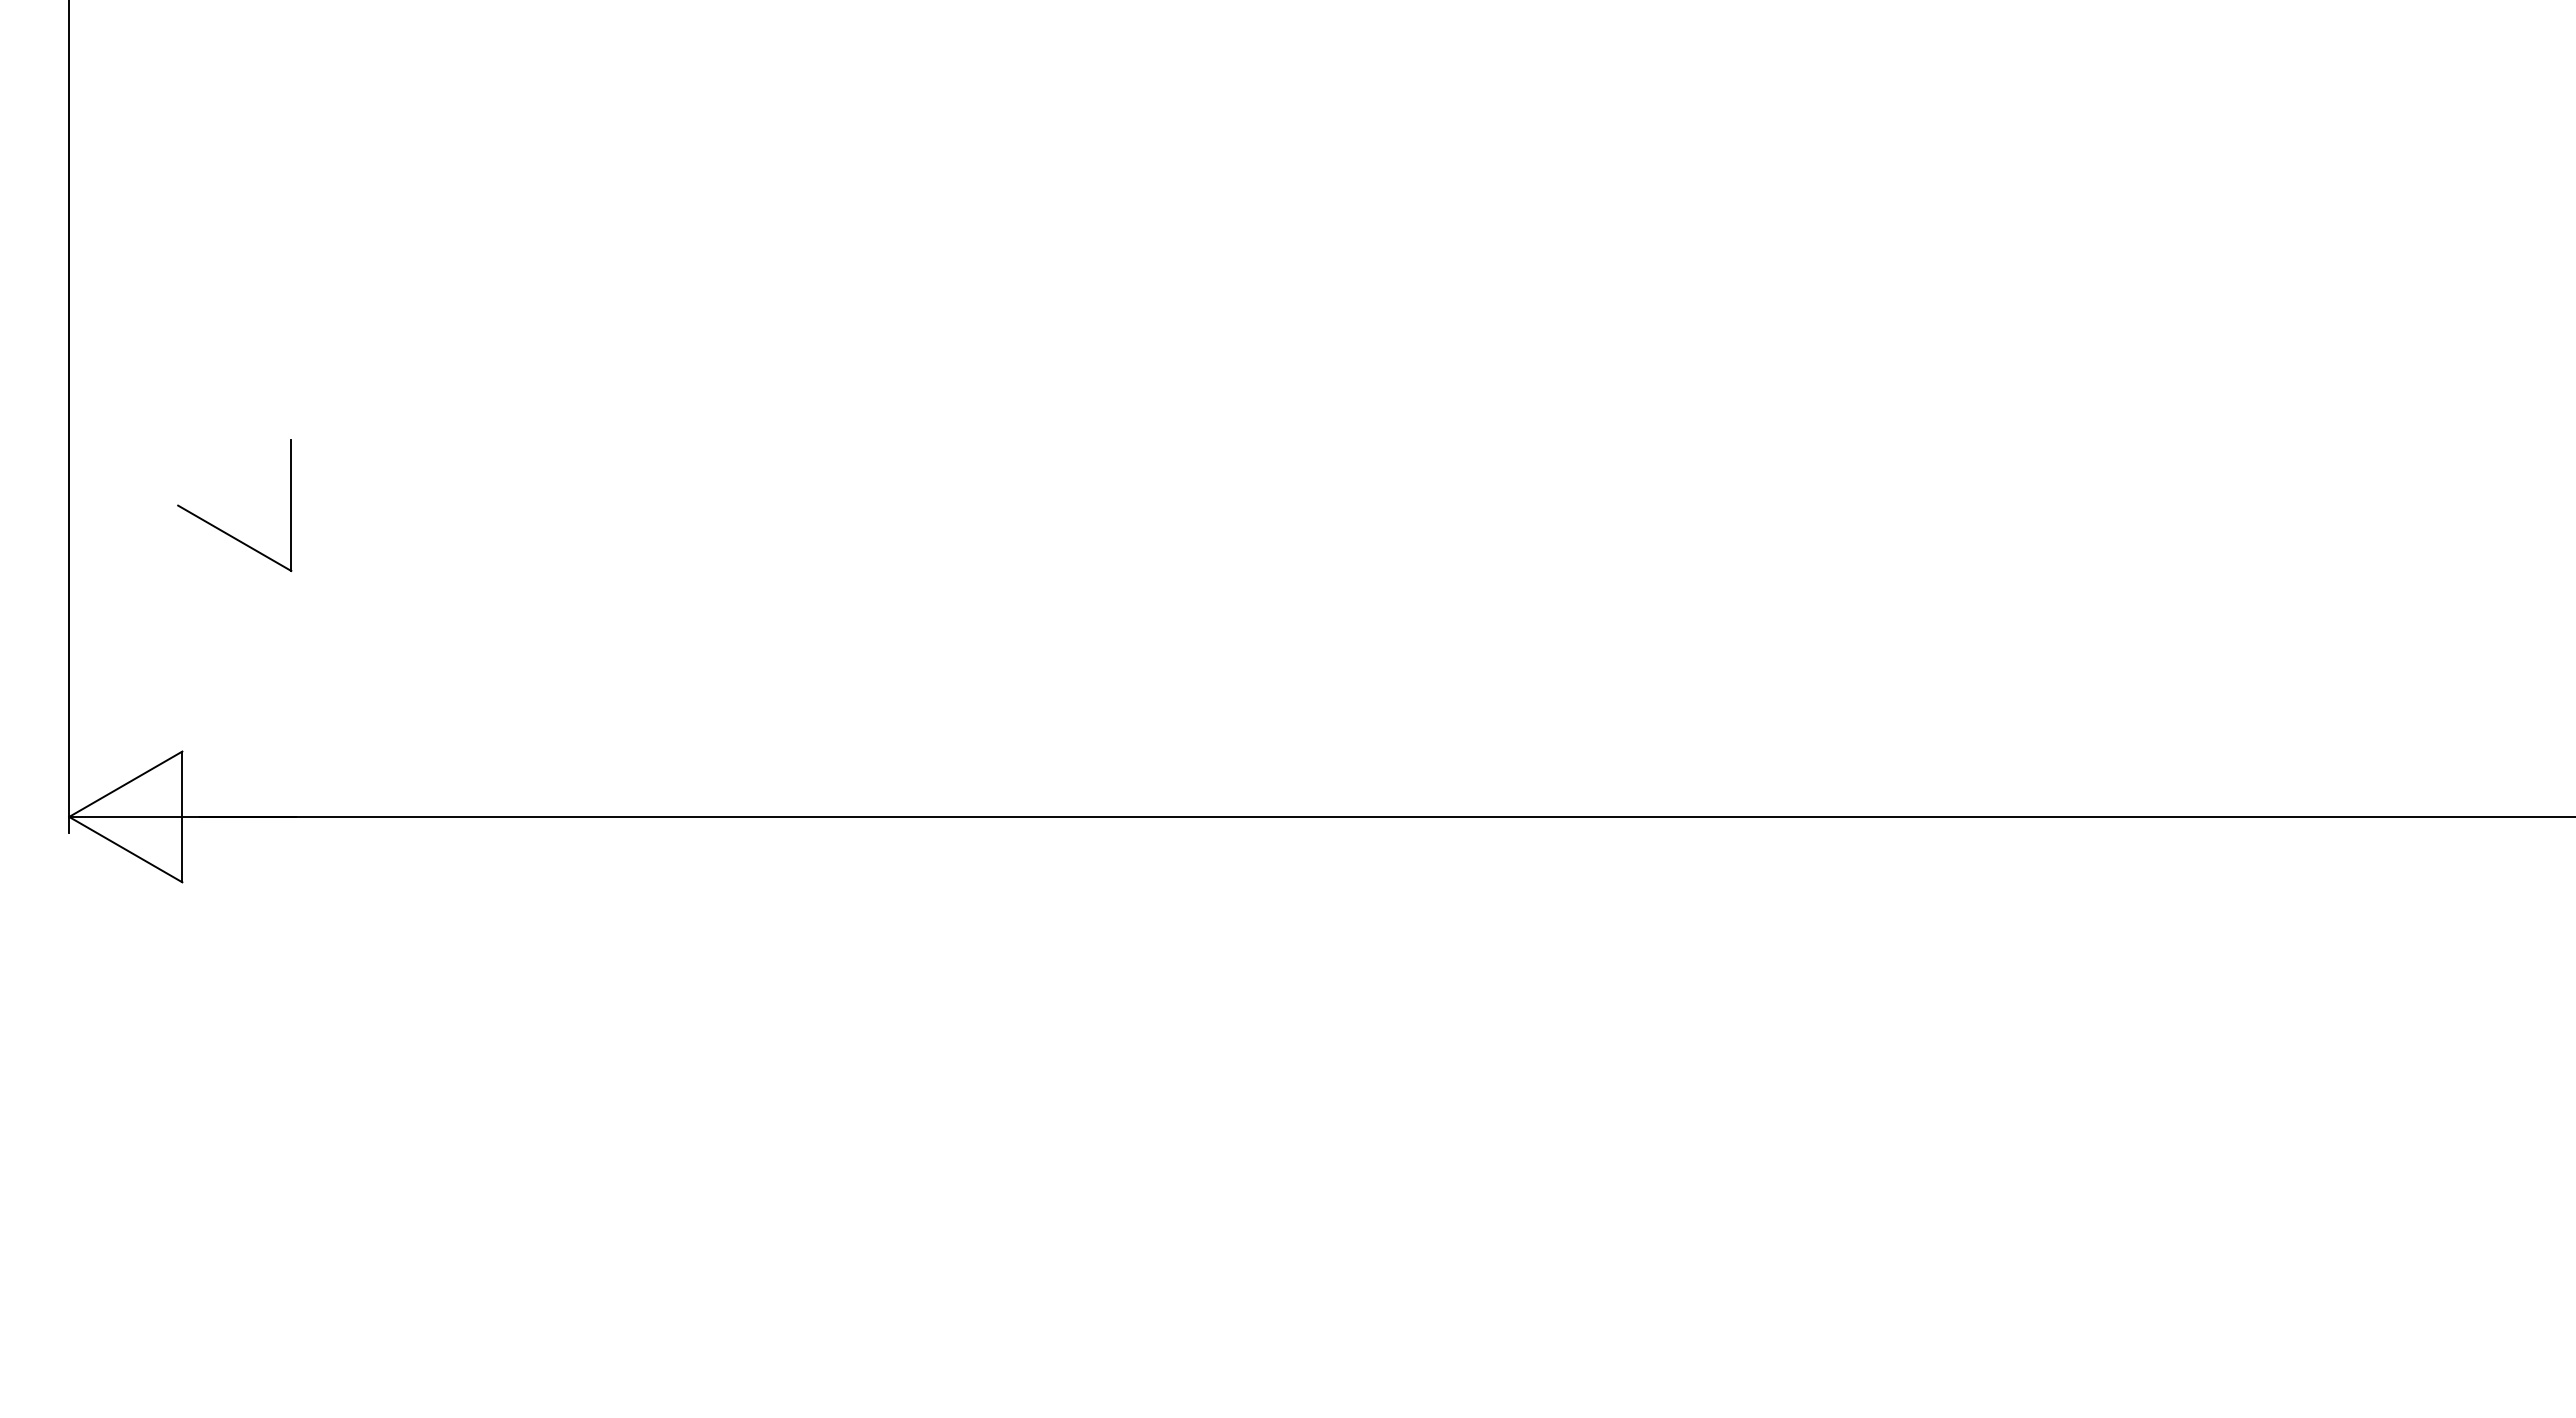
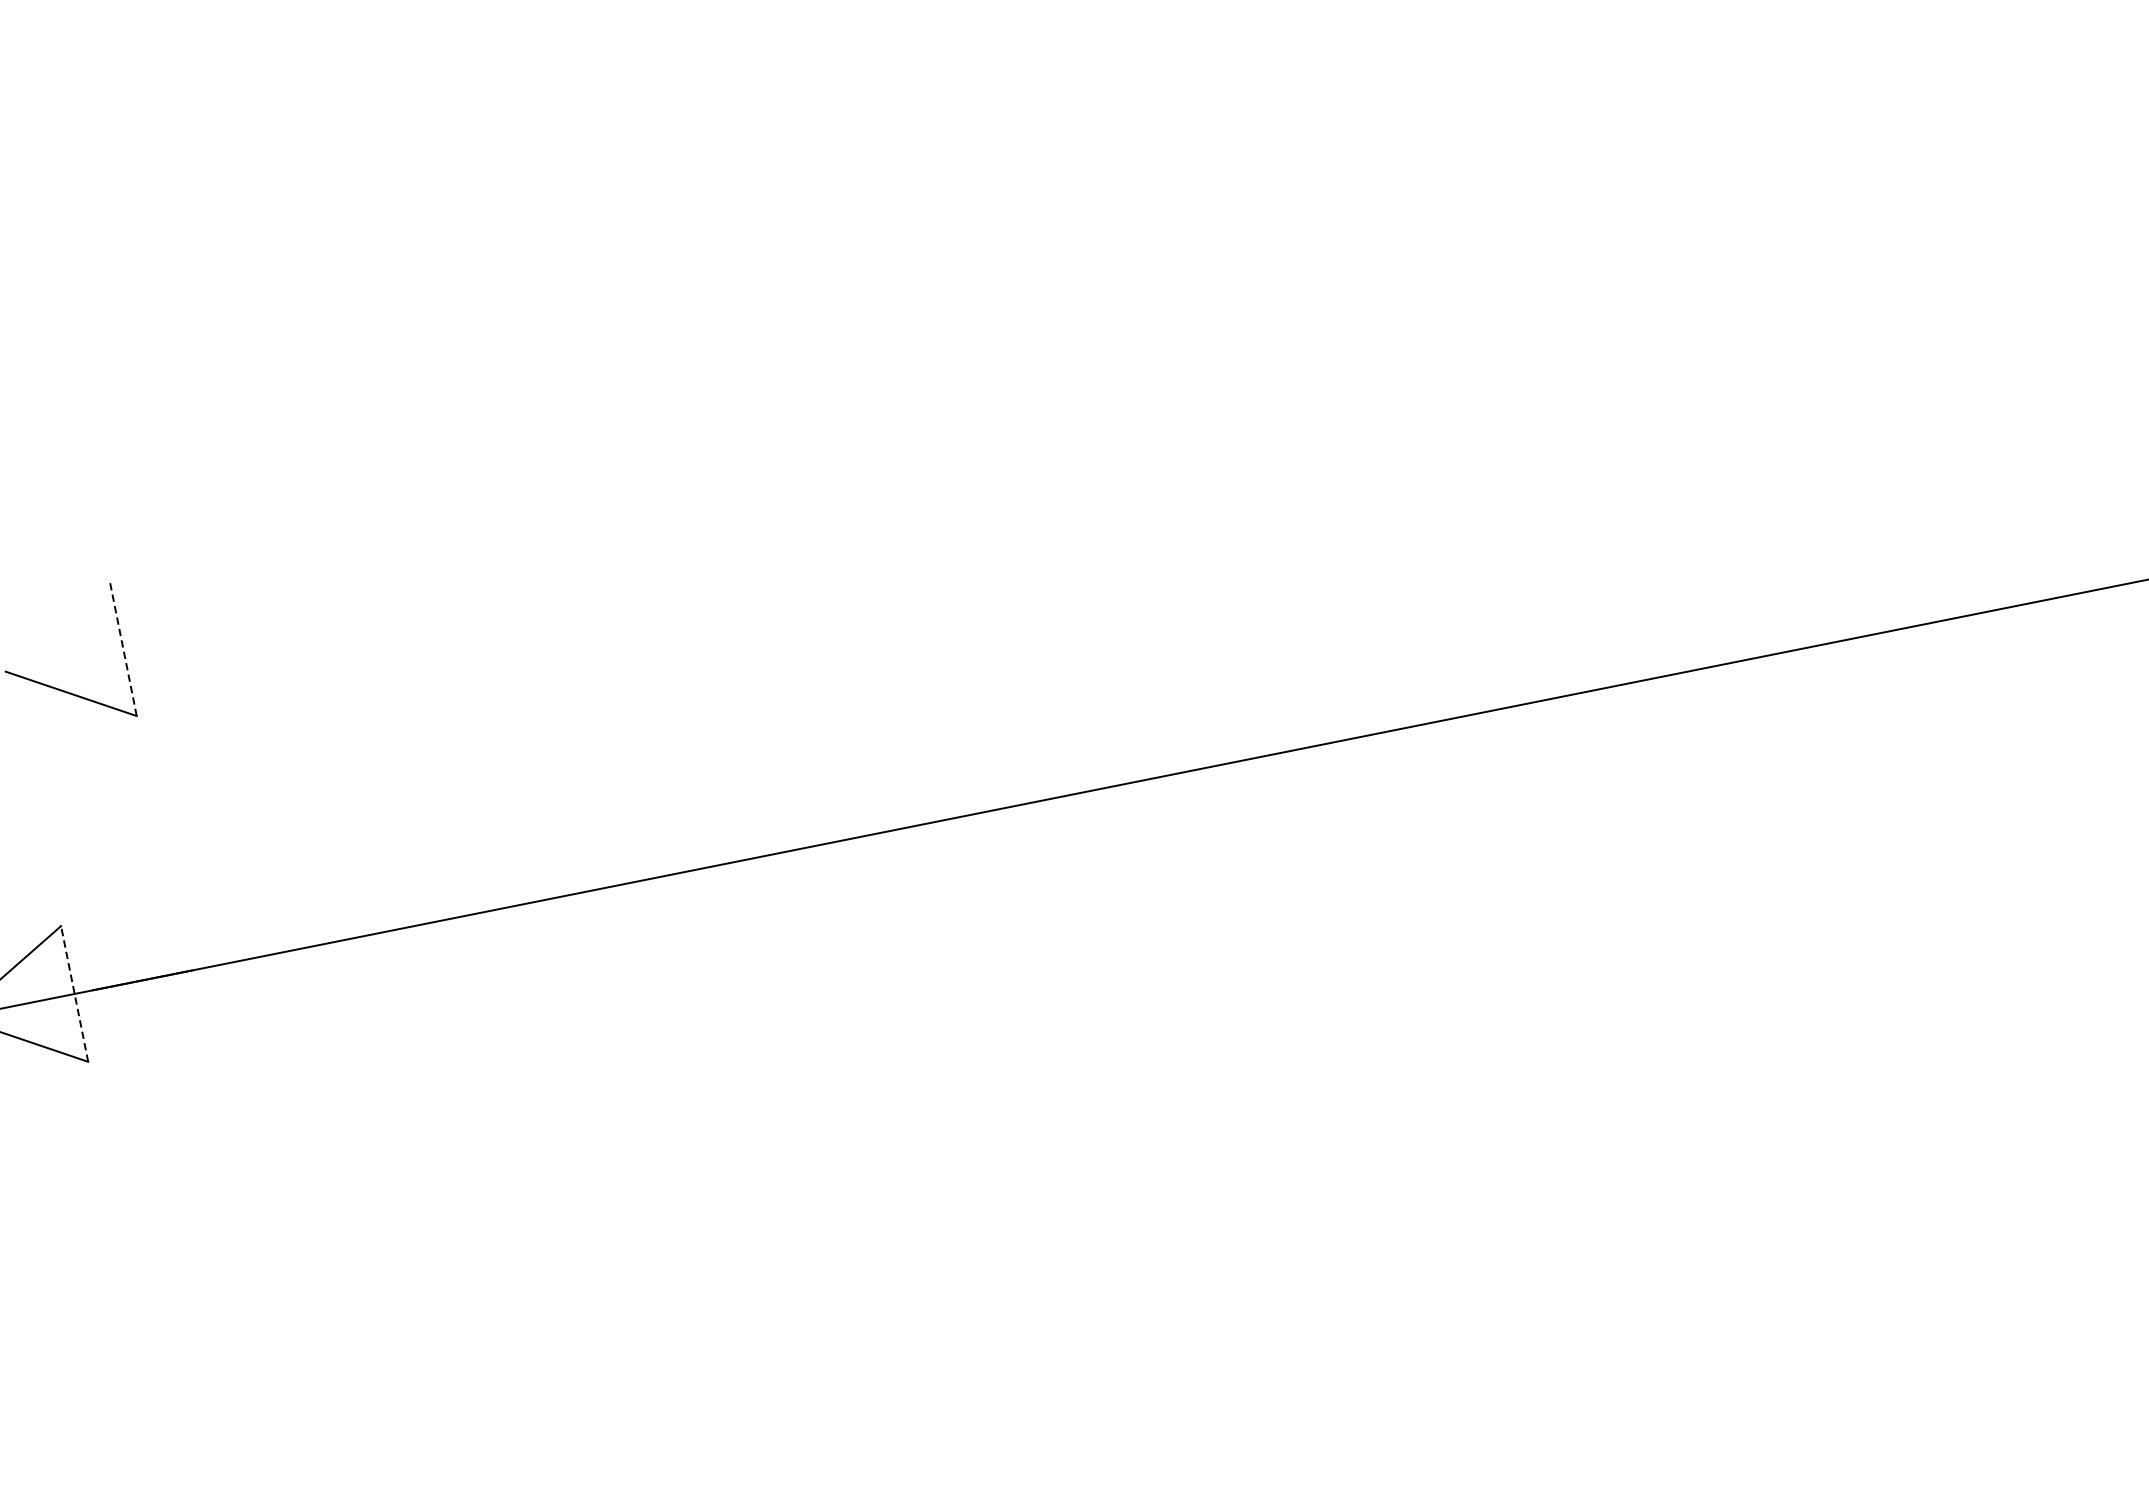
line: (291, 505) -> (123, 648), solid -> dashed
line: (182, 816) -> (74, 993), solid -> dashed

